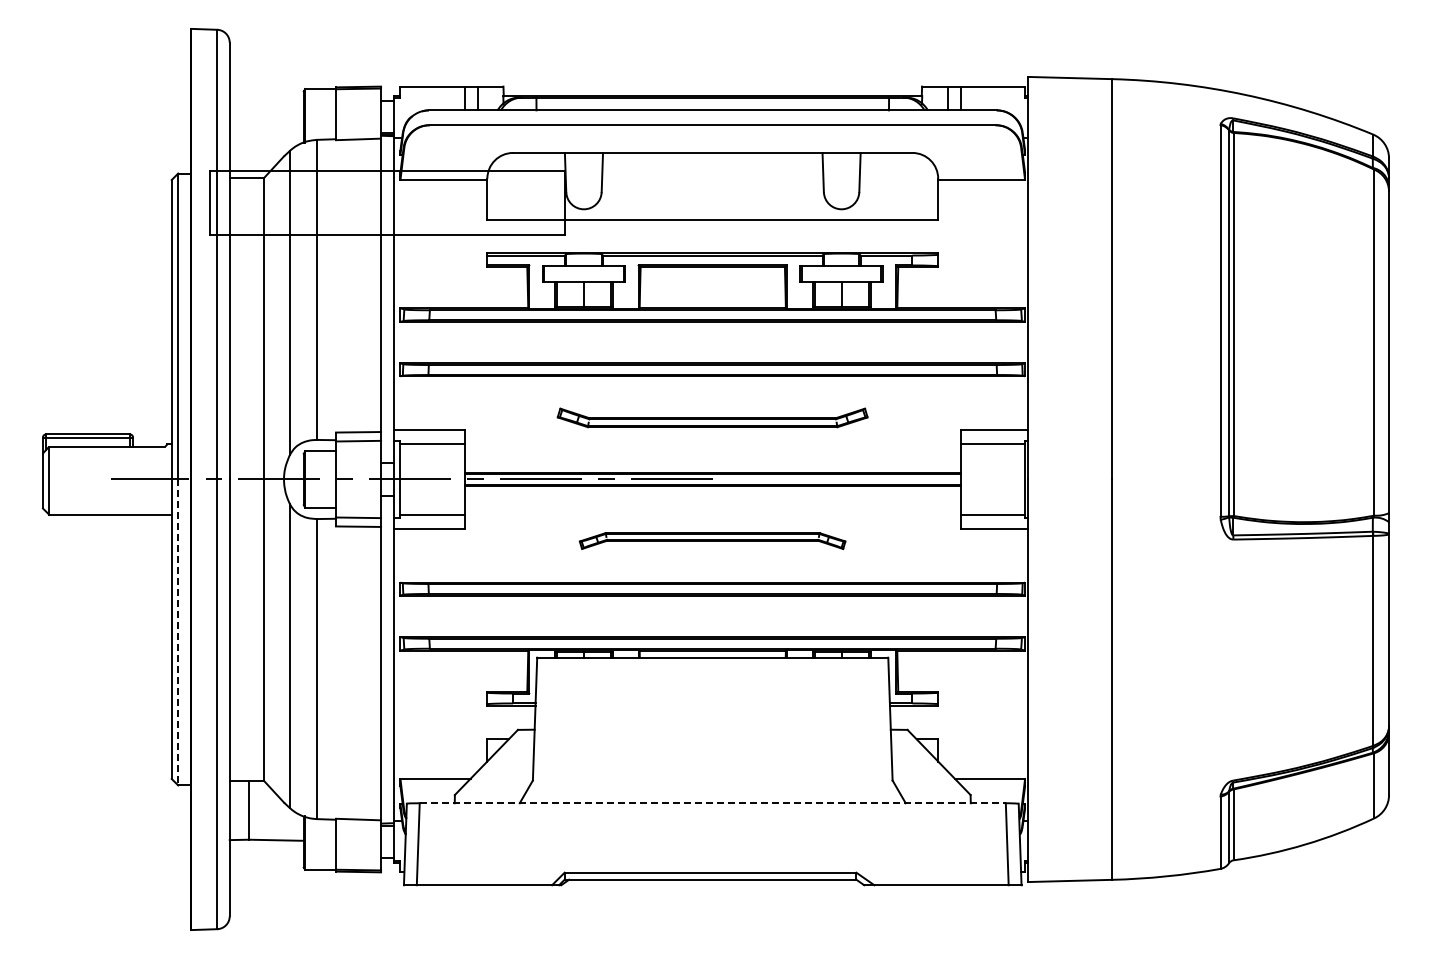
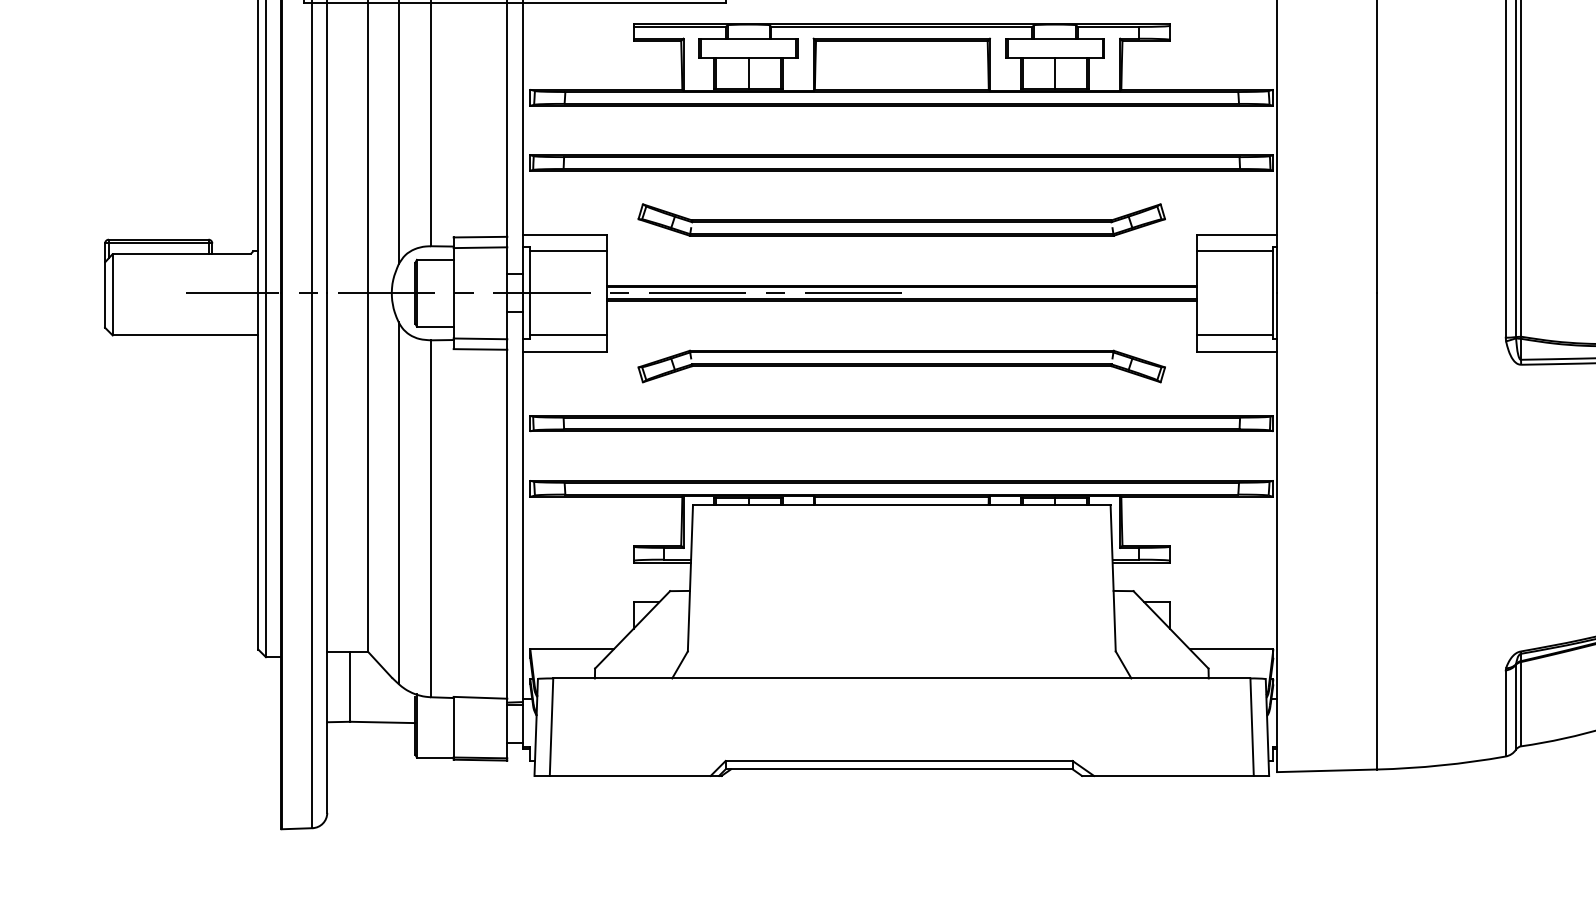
part: (712, 417) -> (901, 219), size x1.43
part: (712, 540) -> (901, 365), size x1.67
line: (178, 632) -> (266, 475), dashed -> solid
line: (713, 803) -> (902, 678), dashed -> solid

